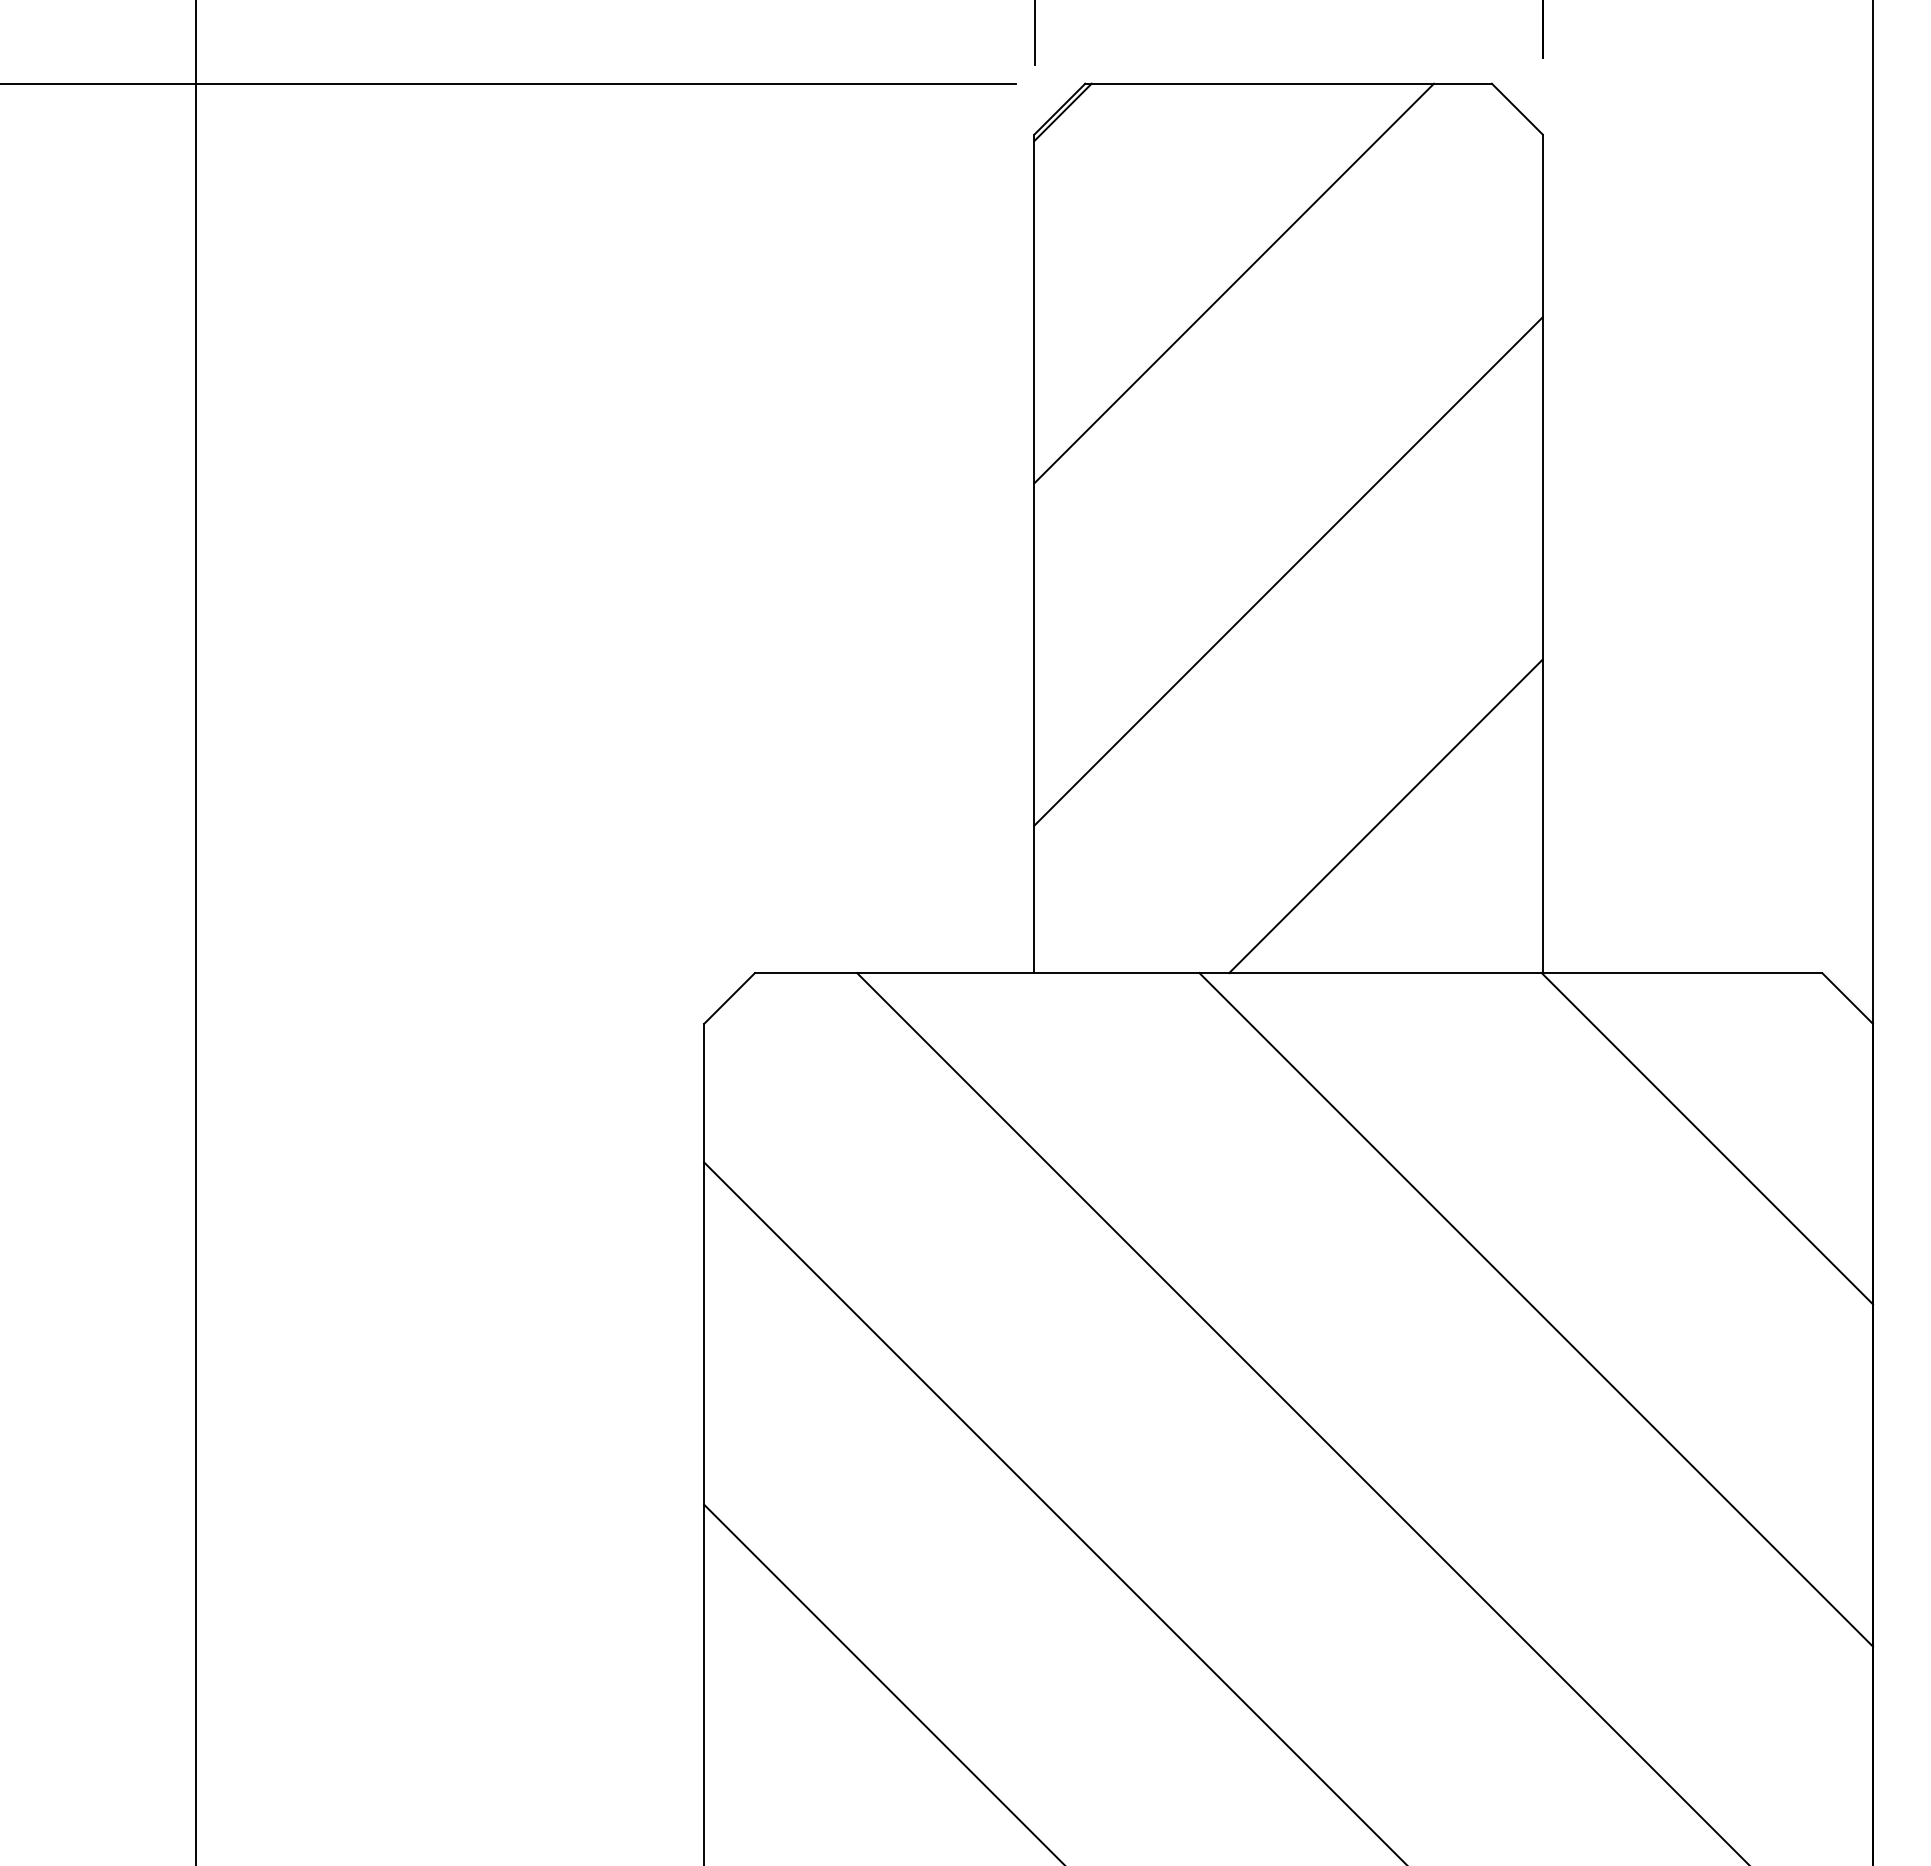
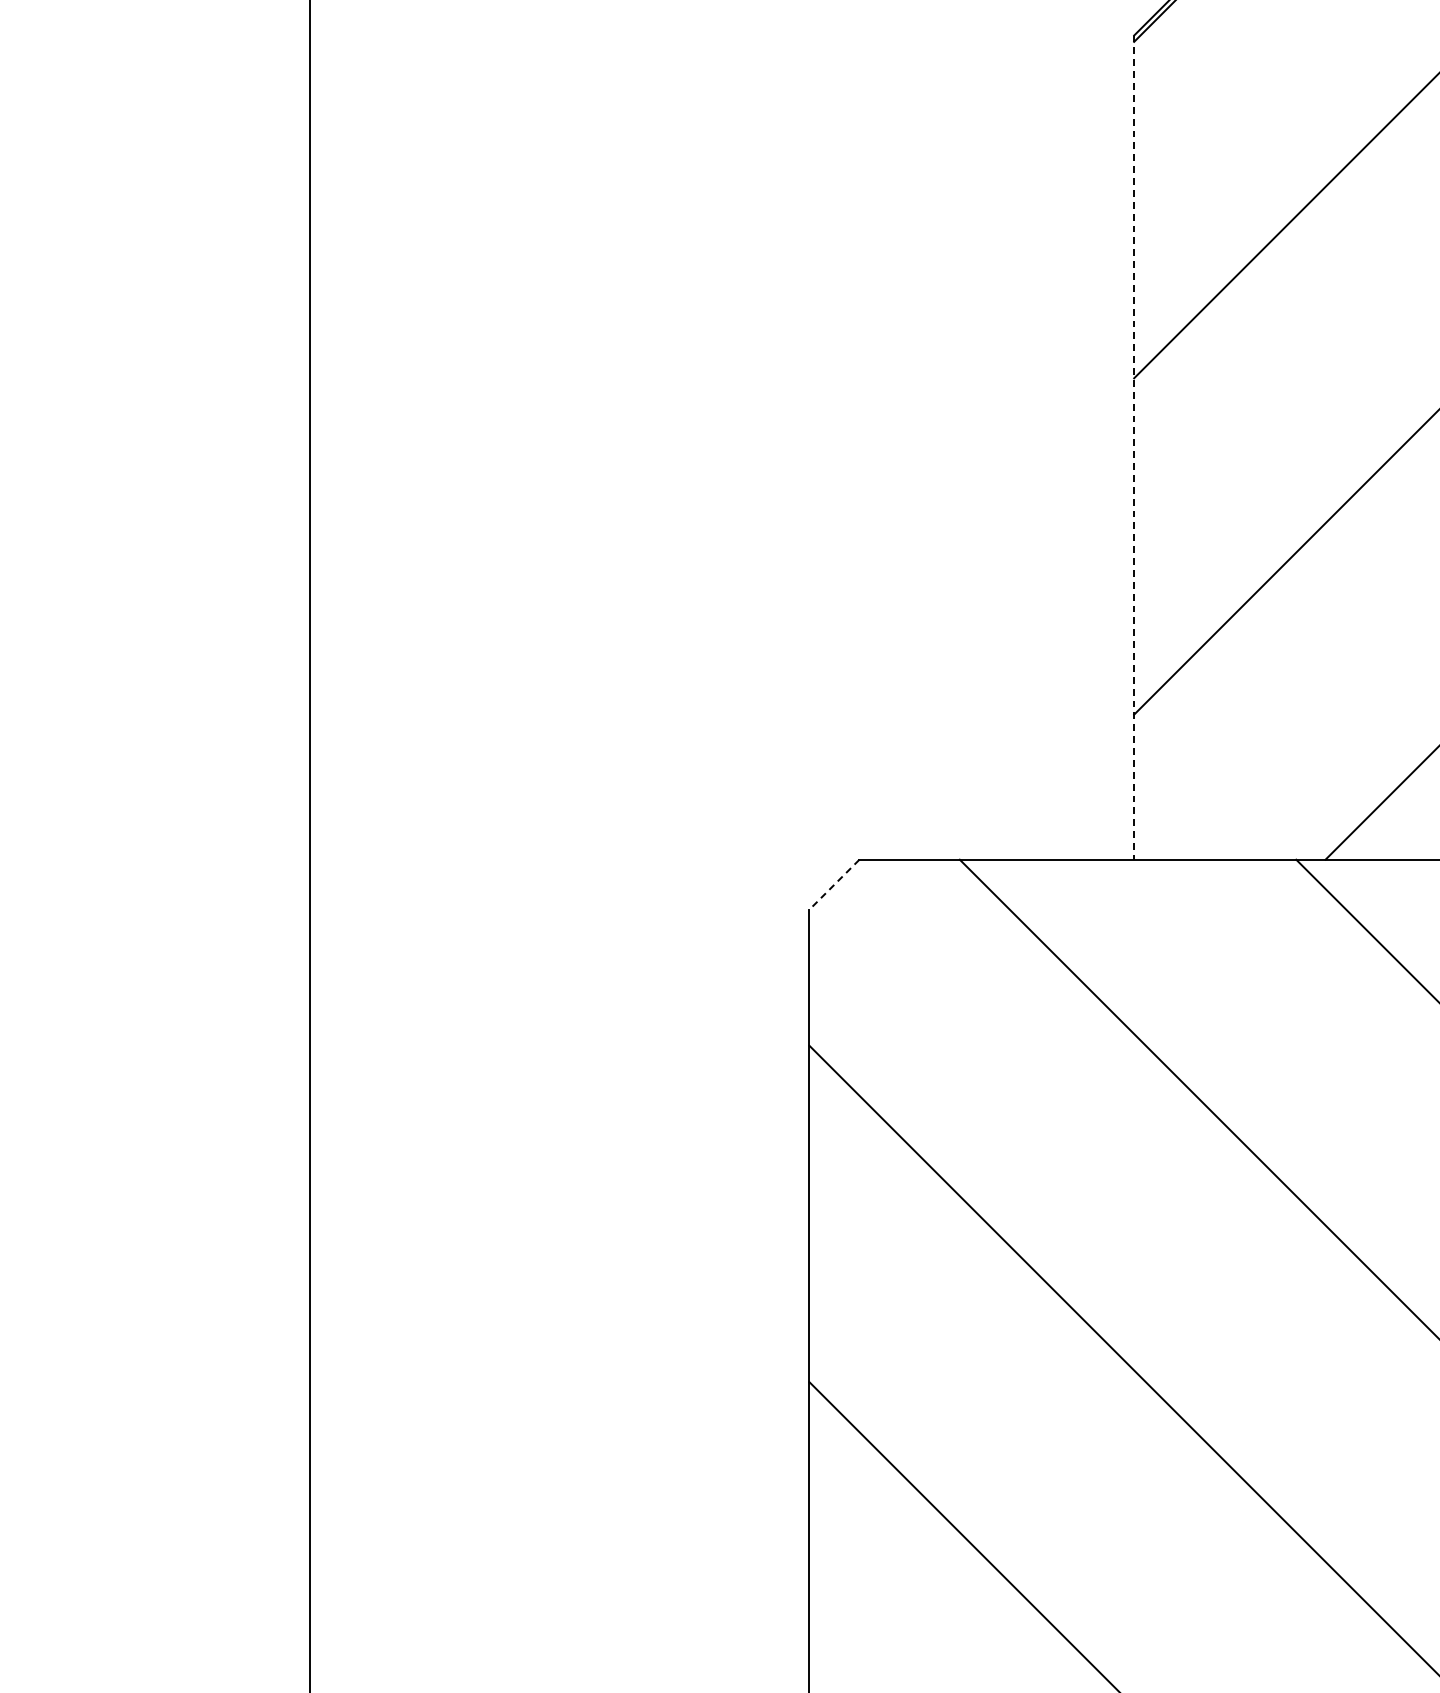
line: (1034, 554) -> (1134, 448), solid -> dashed
line: (729, 998) -> (834, 884), solid -> dashed

